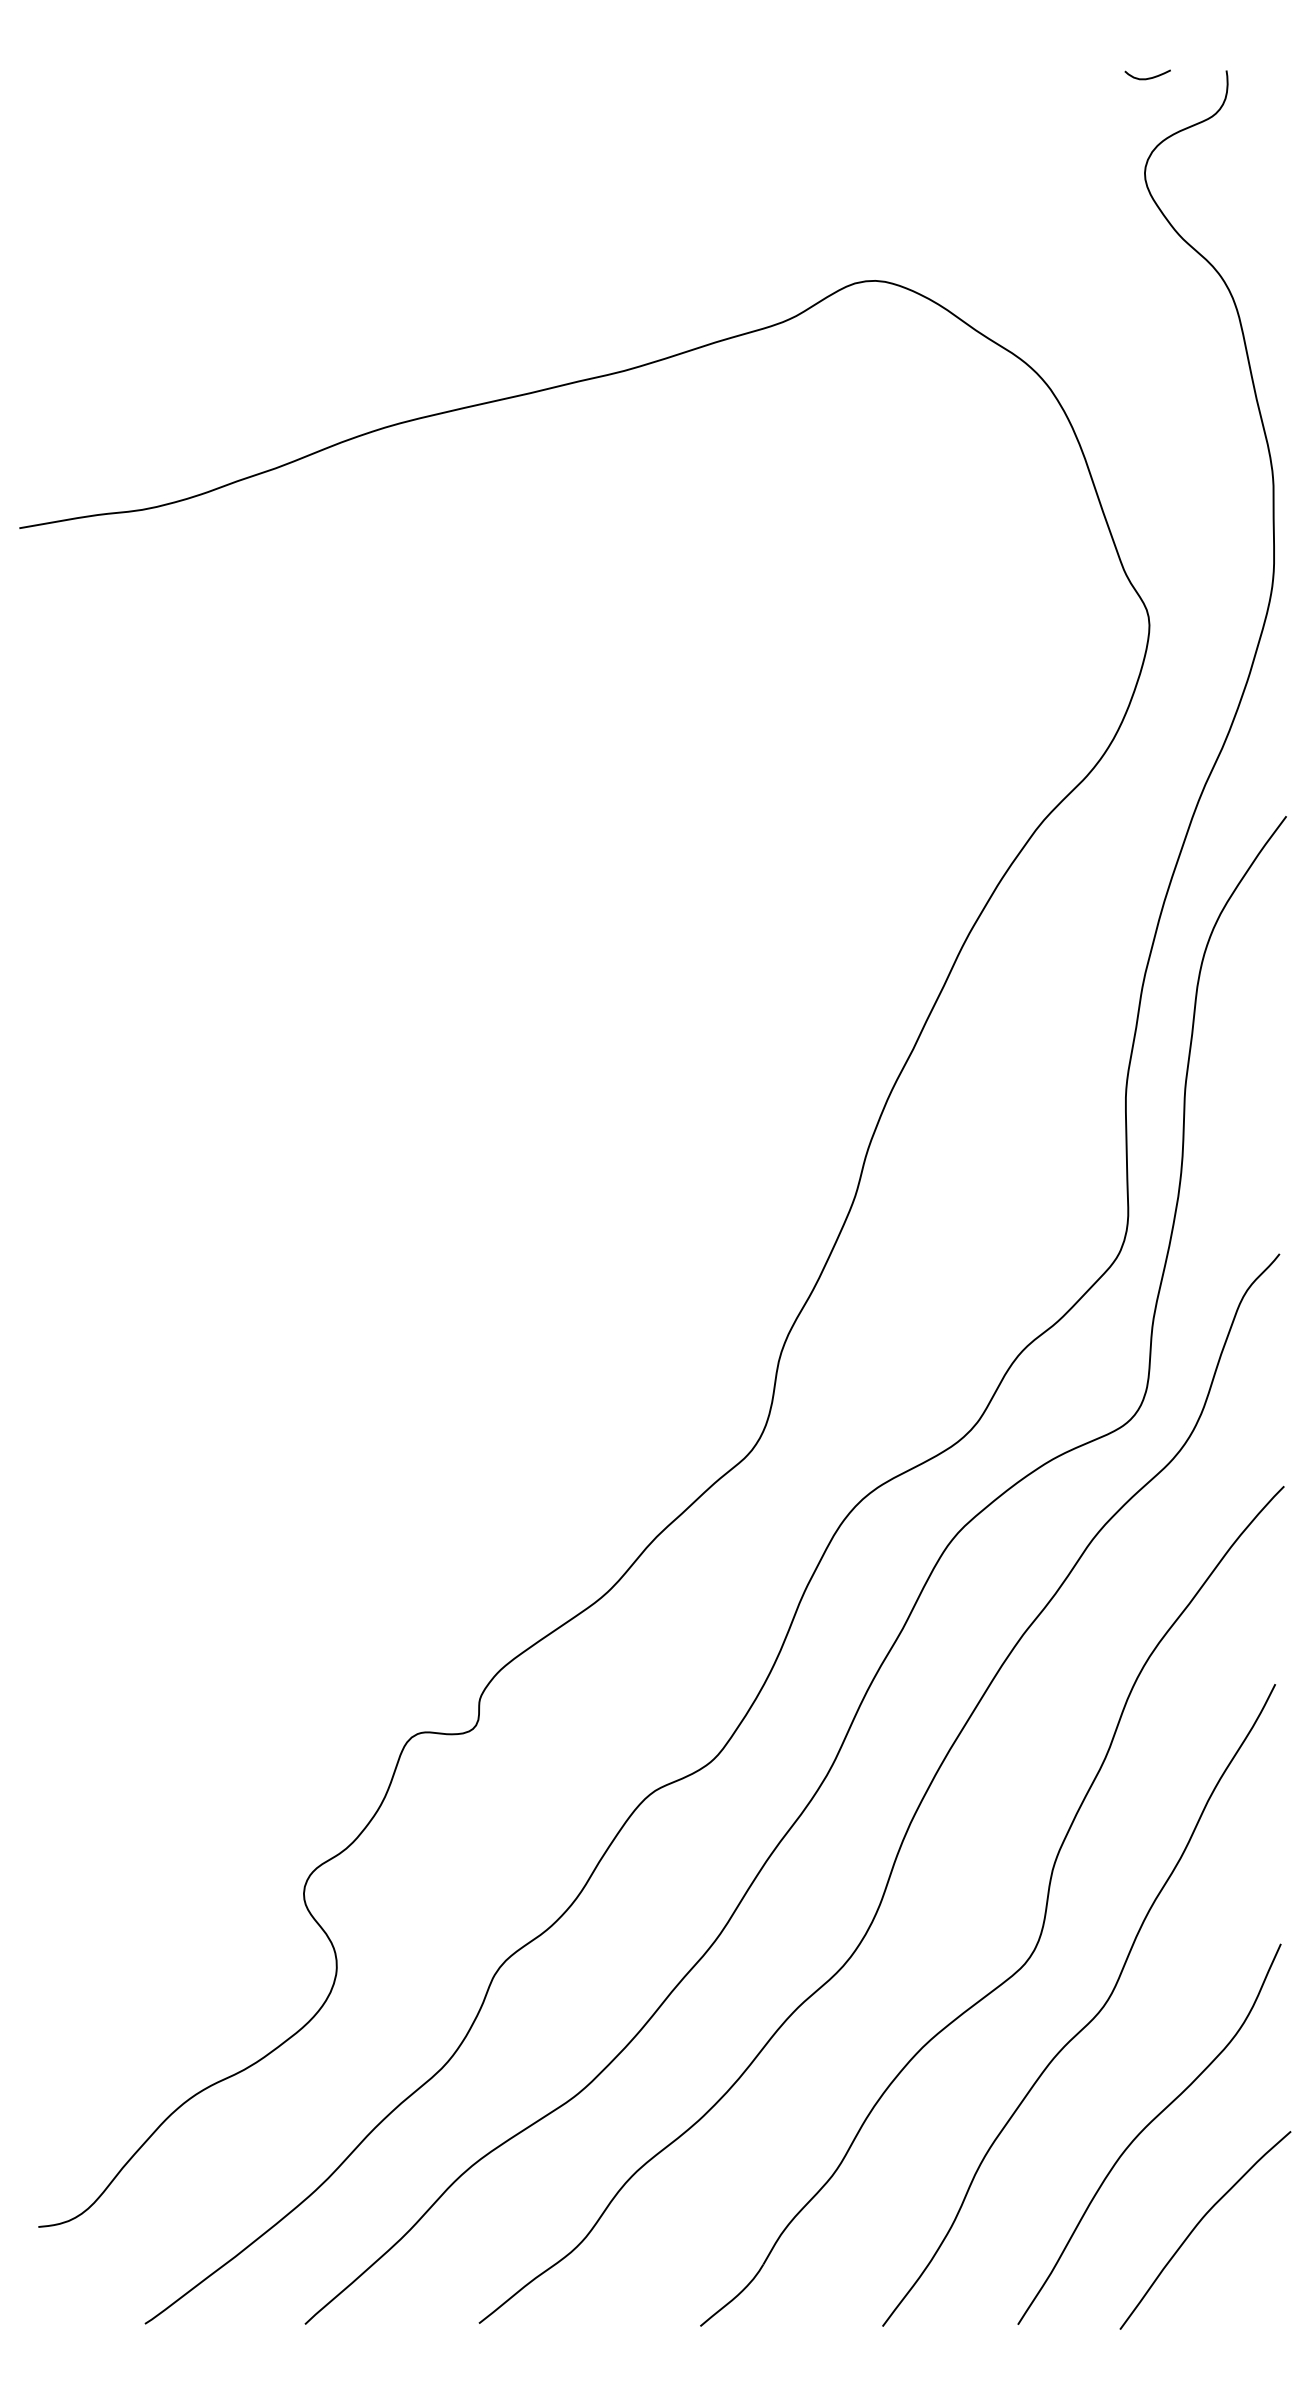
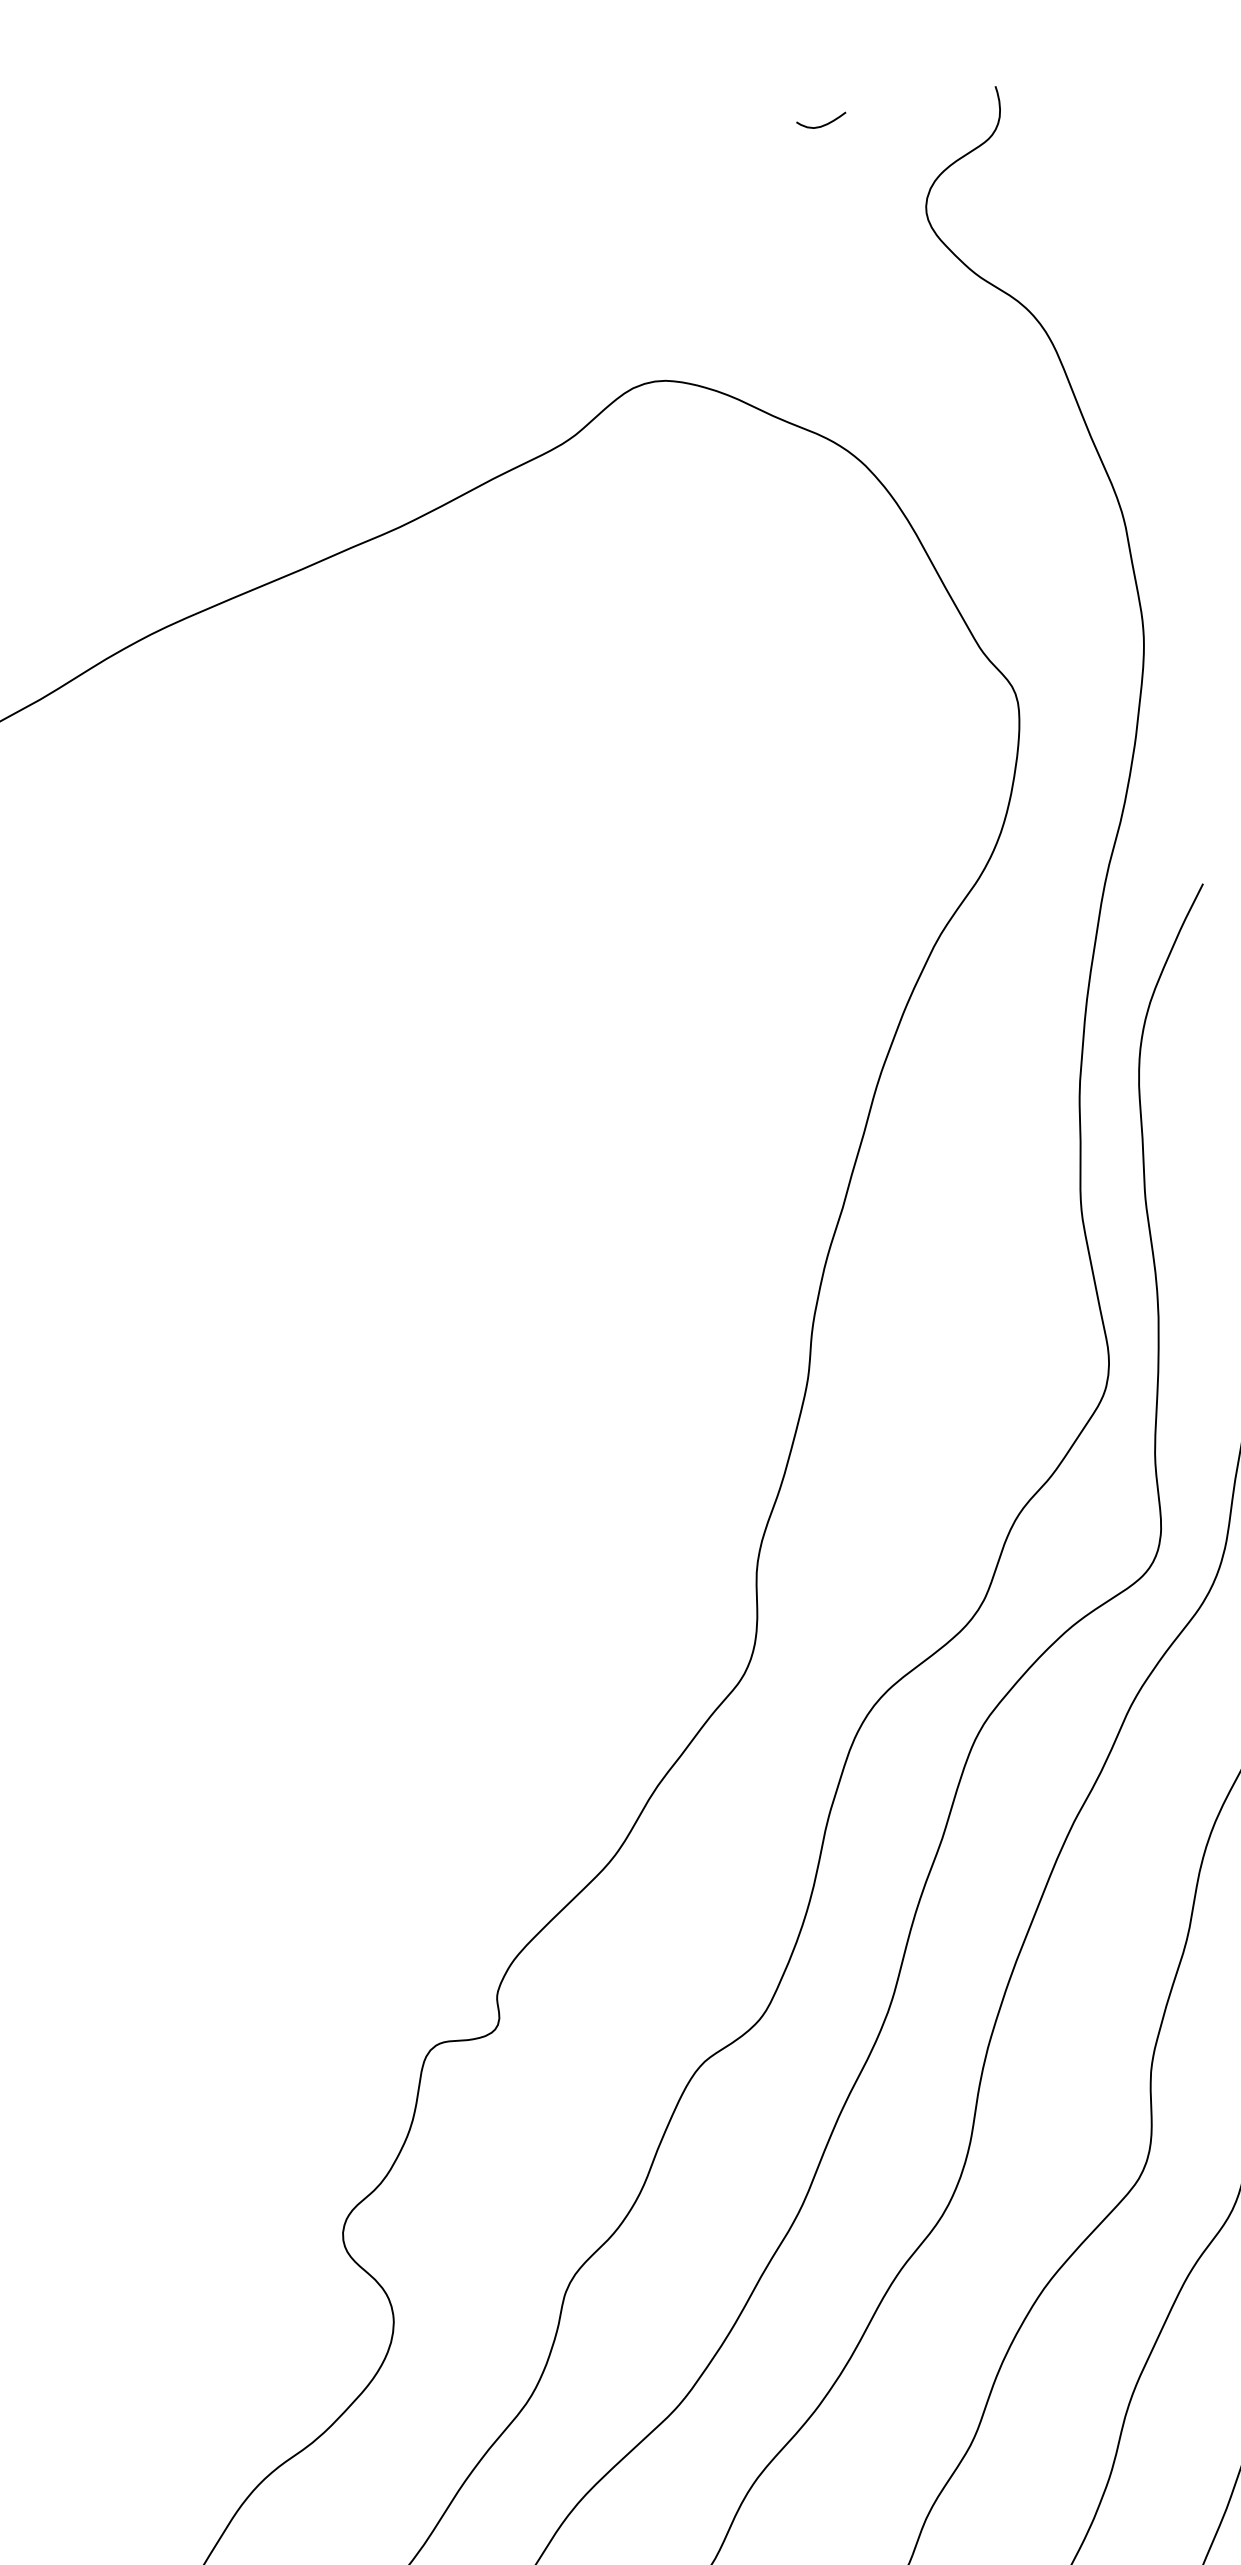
curve: (1148, 77) -> (823, 124), moved

